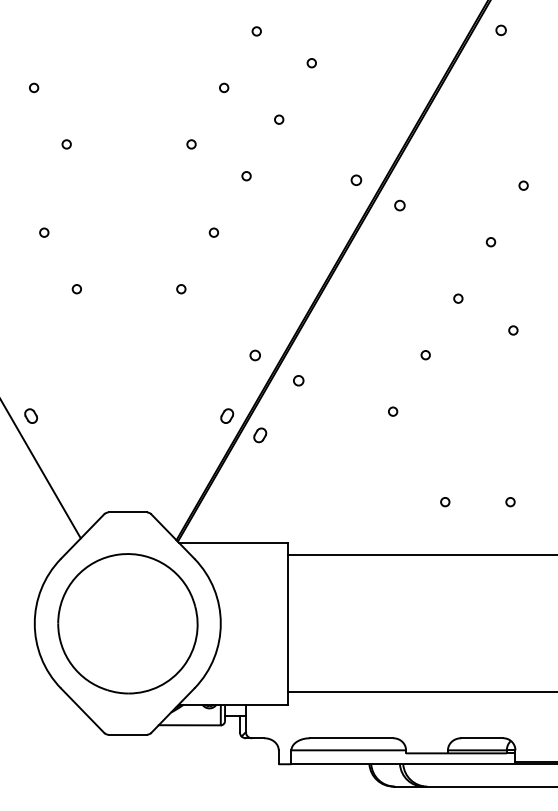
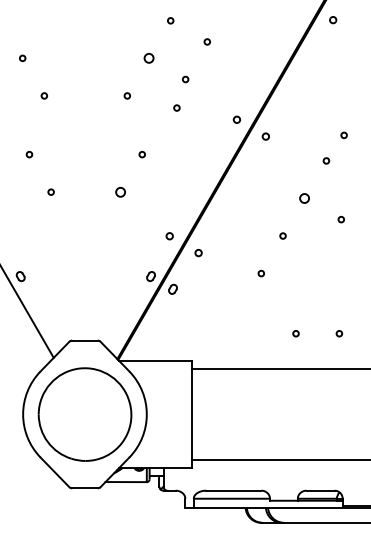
circle: (223, 88) -> (148, 58), size x1.6
circle: (245, 175) -> (176, 107), moved
circle: (522, 185) -> (343, 135), moved
circle: (181, 288) -> (120, 191), size x1.6
circle: (458, 298) -> (304, 198), size x1.6

